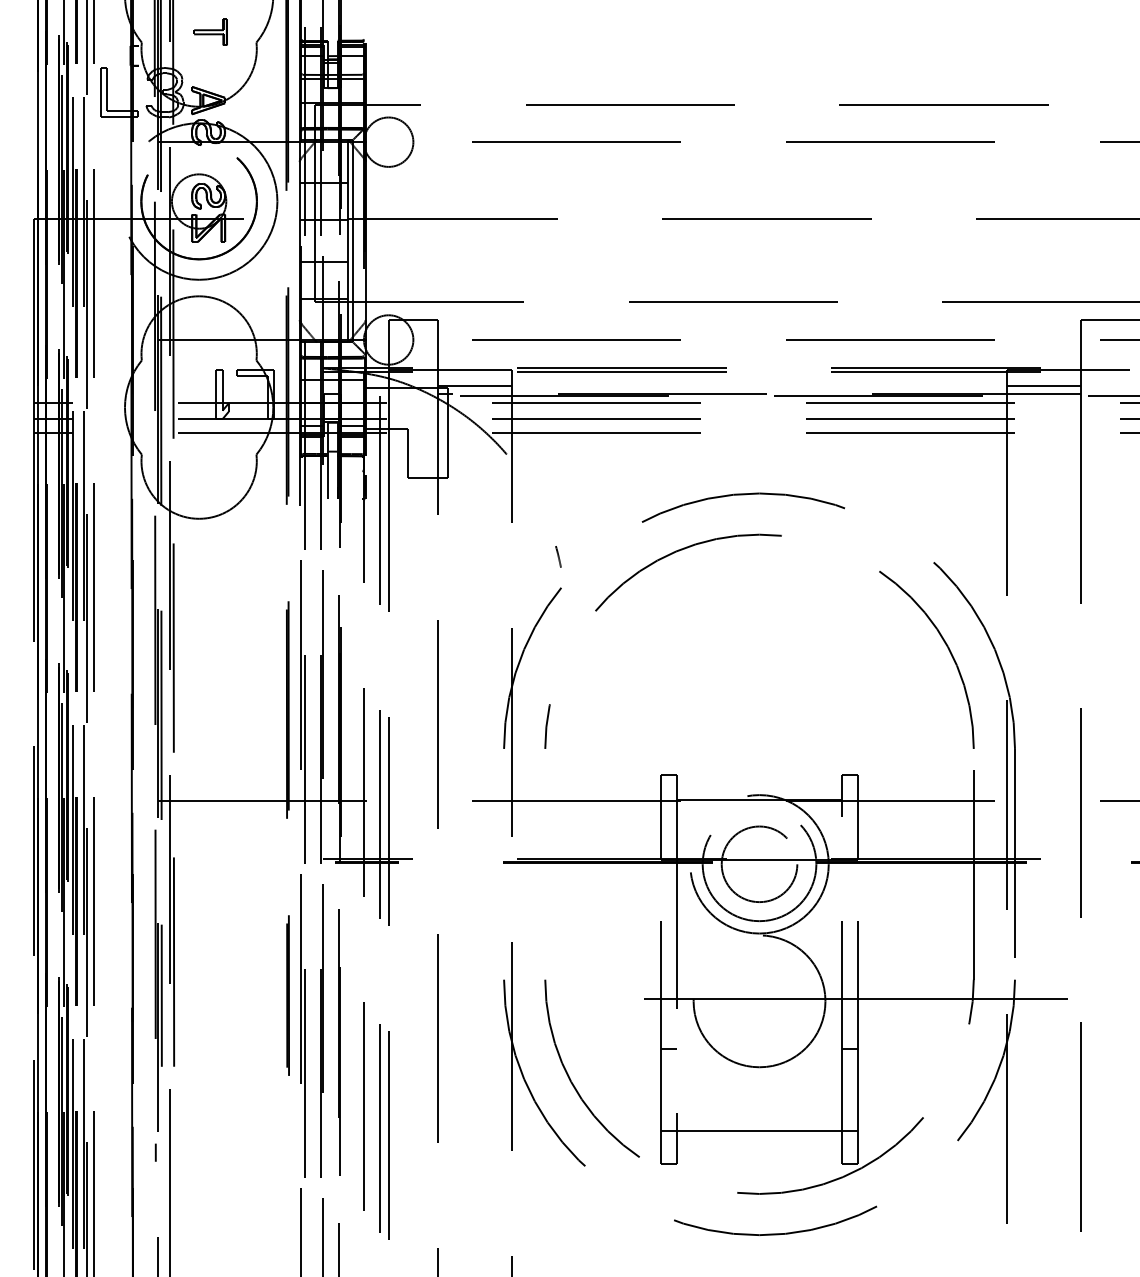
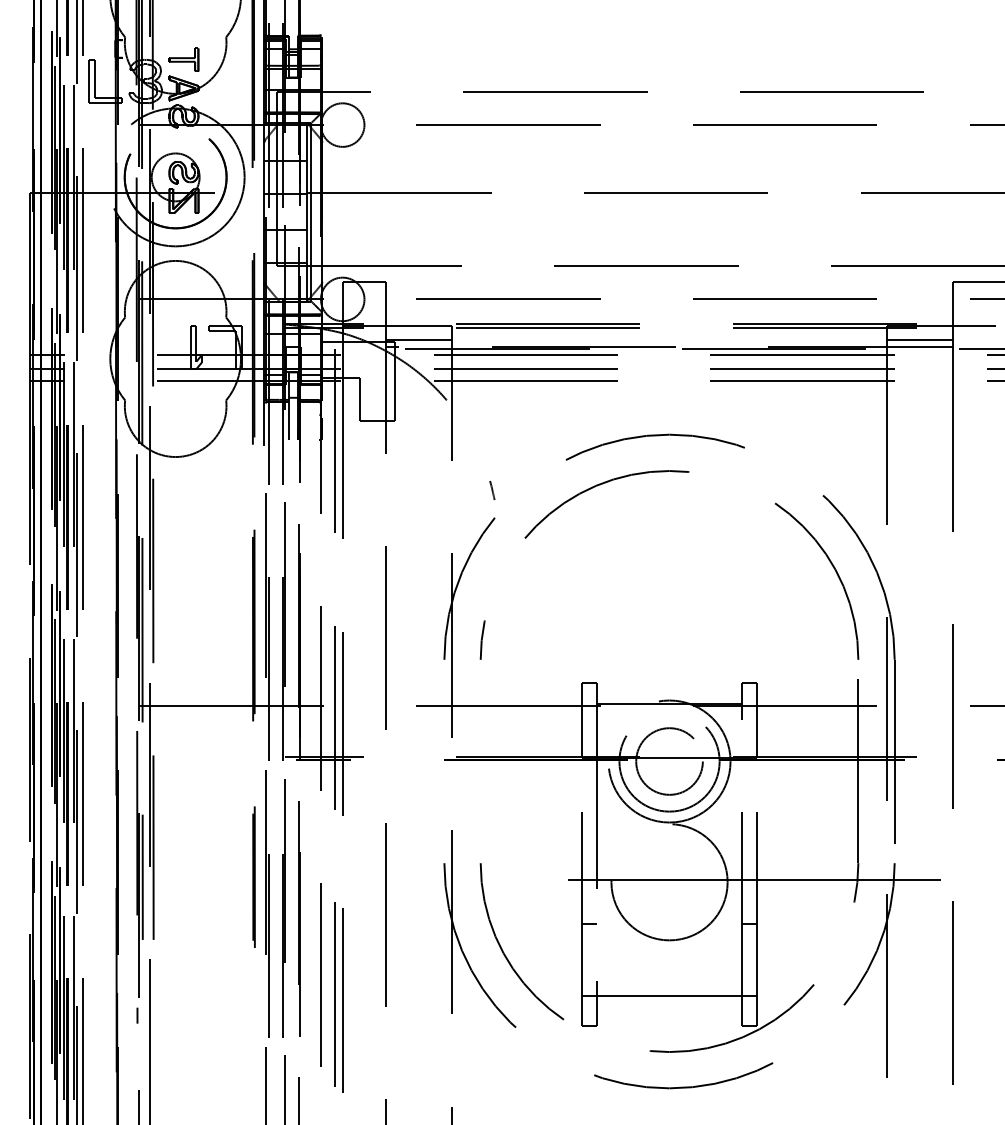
part: (210, 31) -> (183, 59), moved

